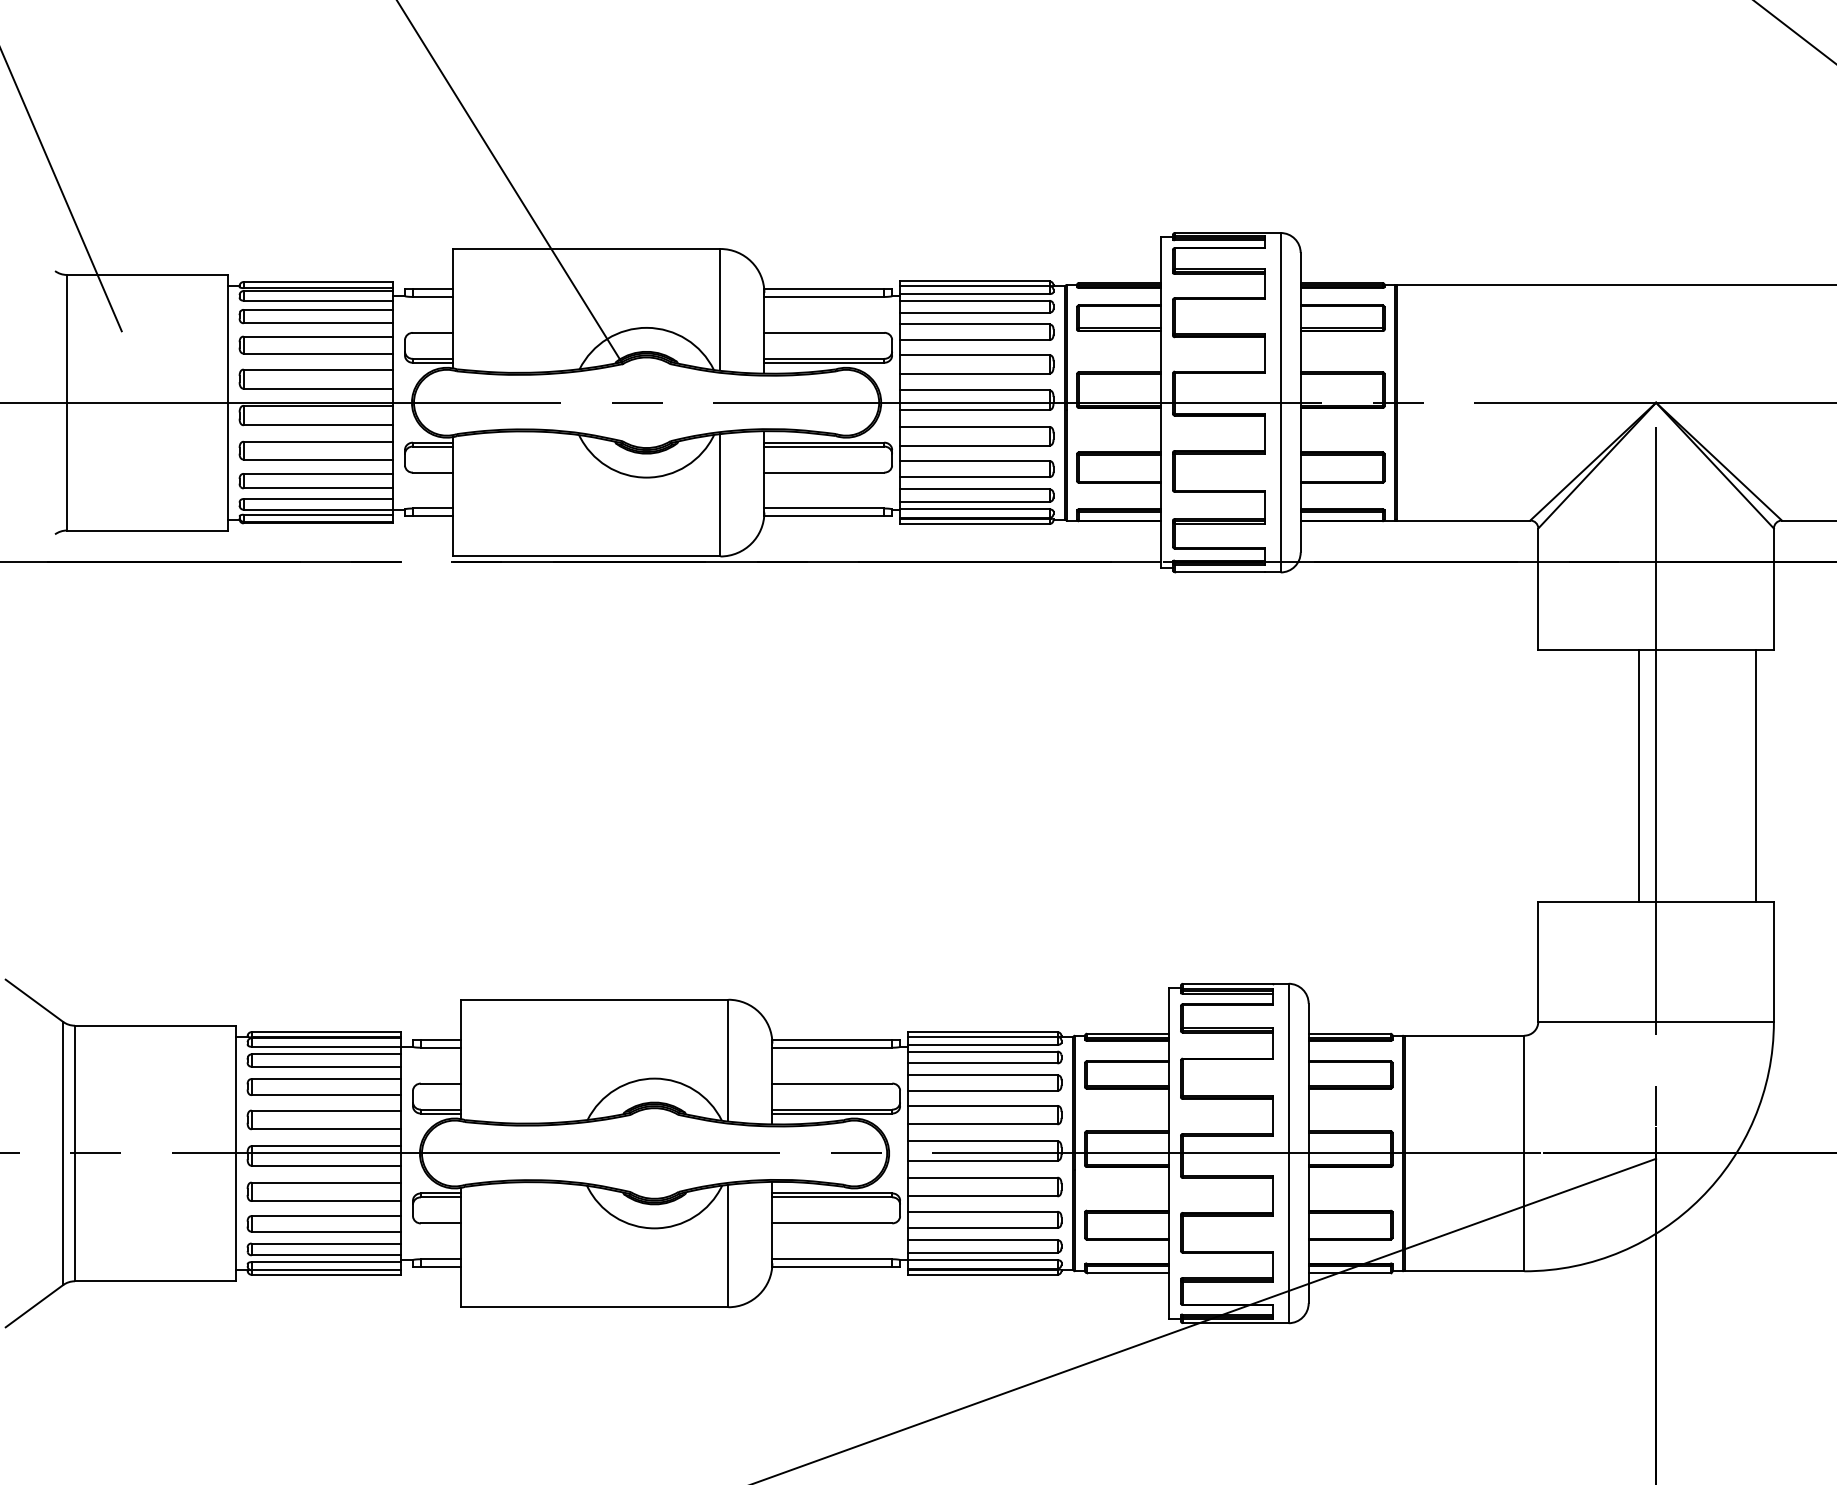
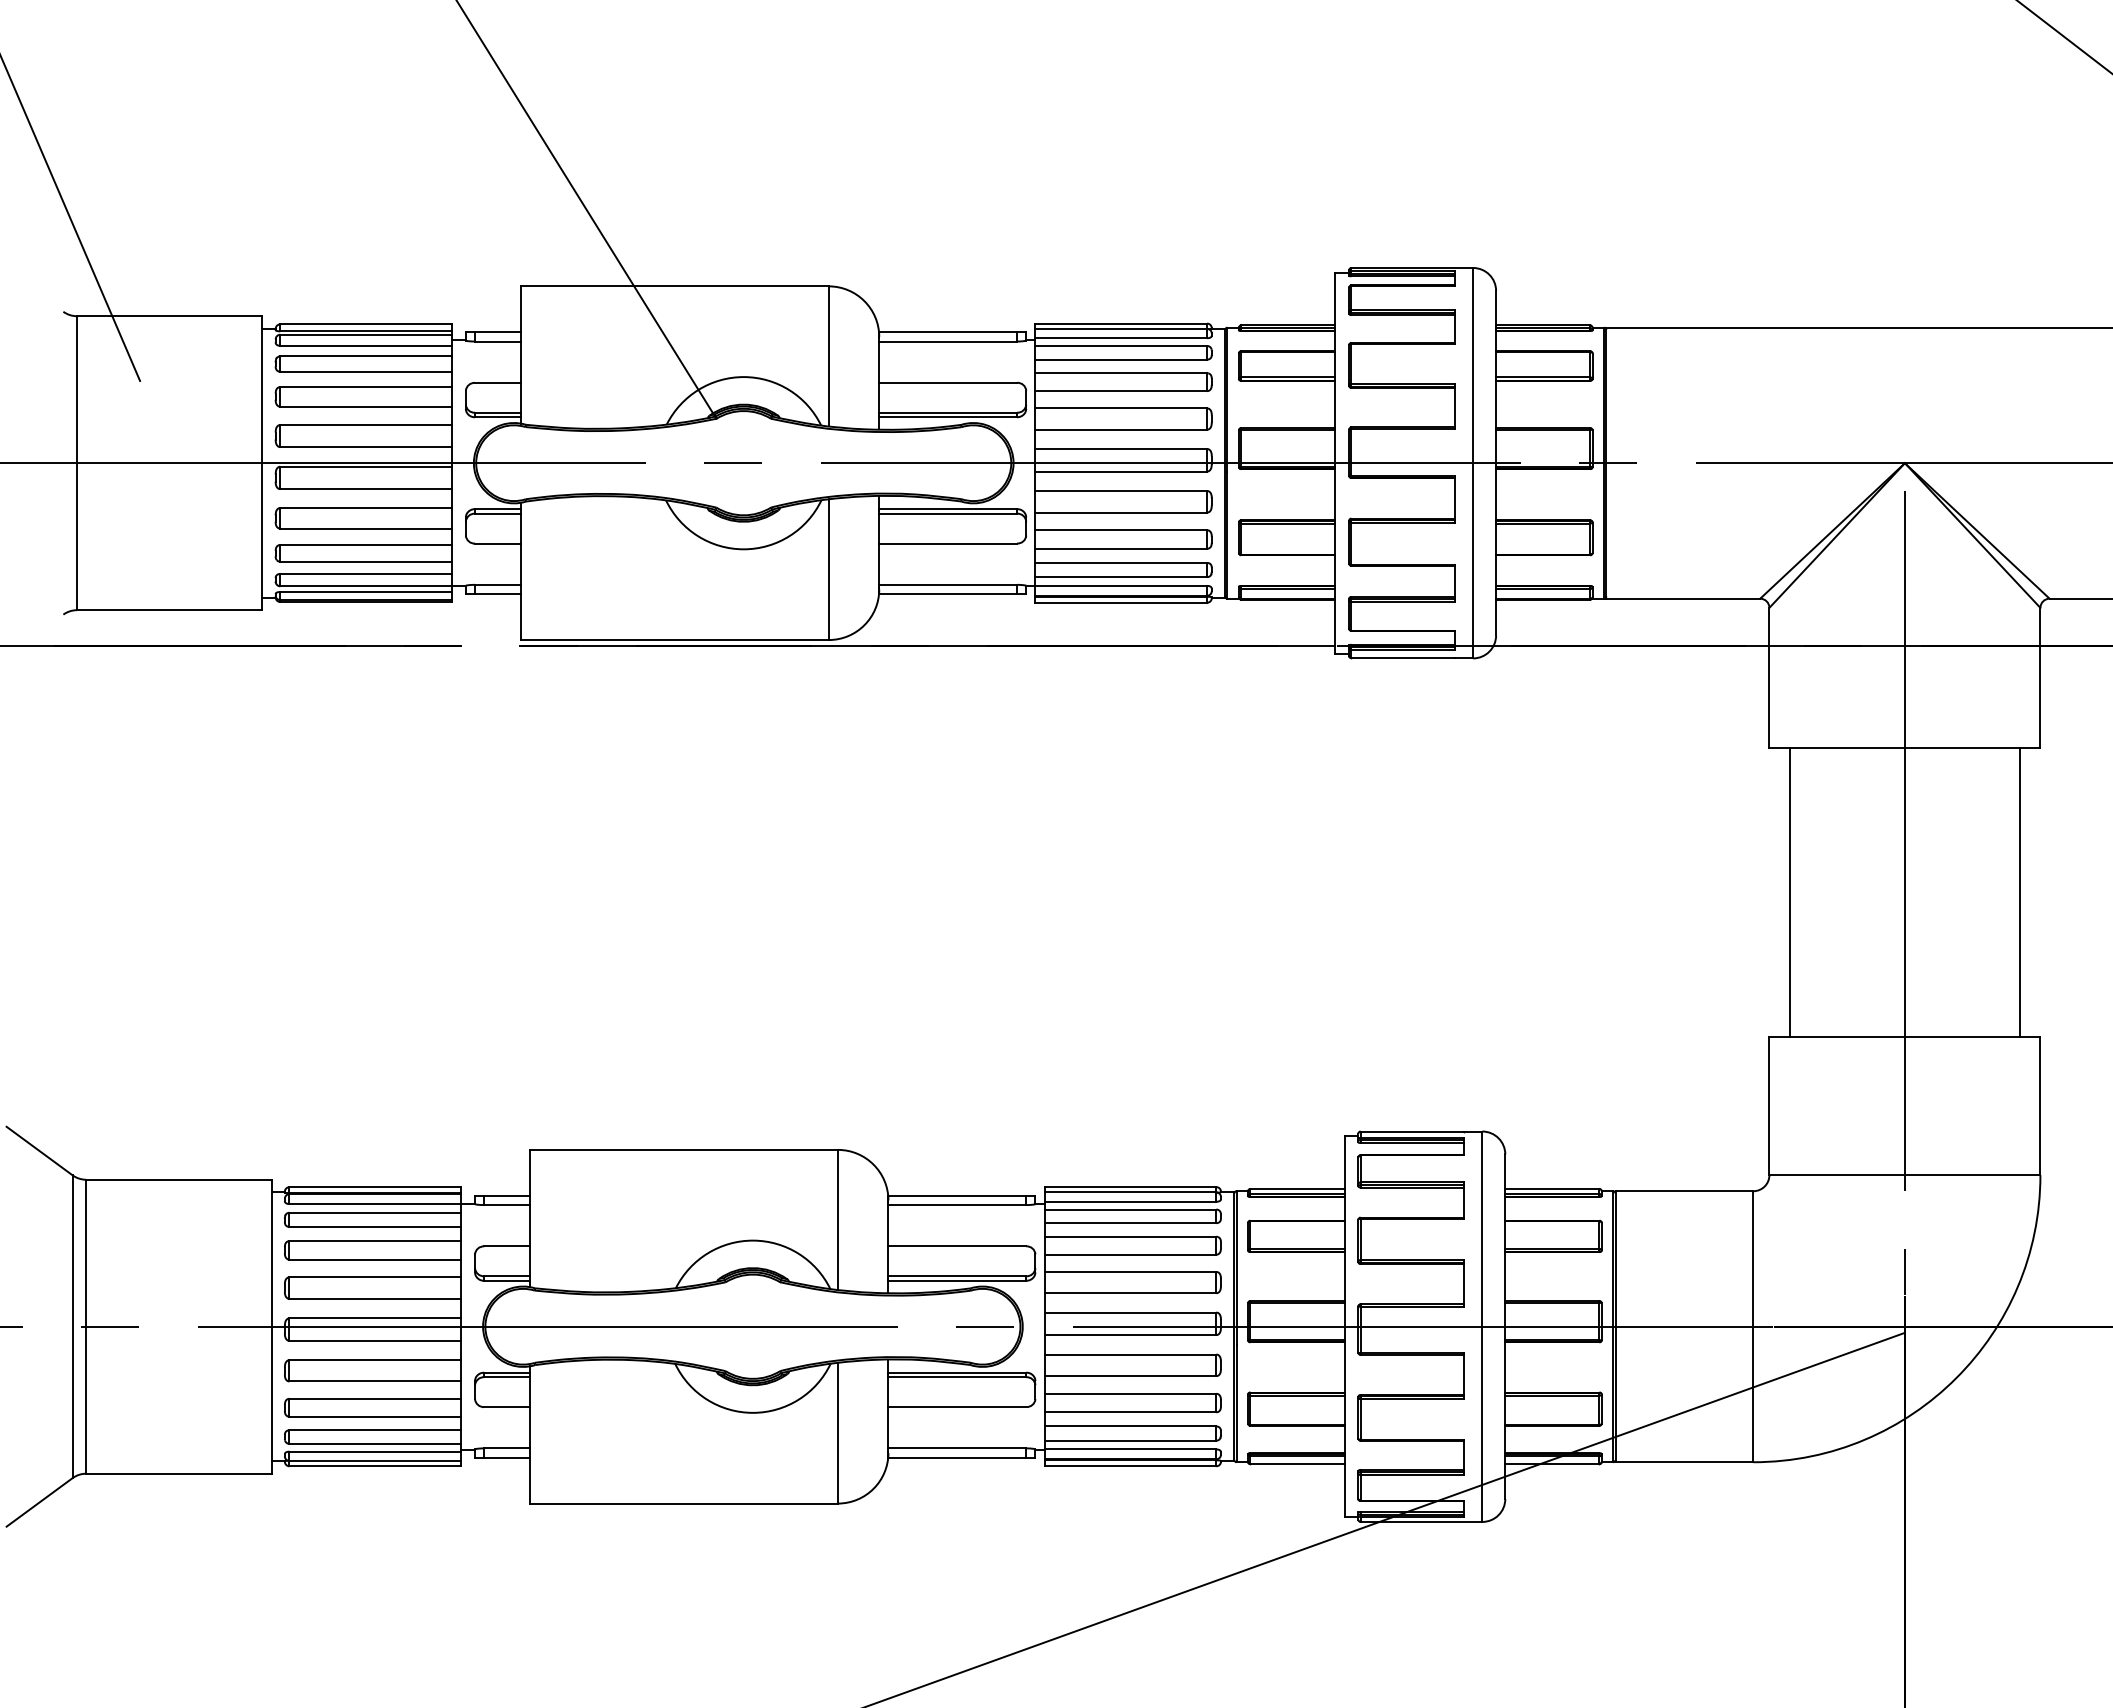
line: (1639, 775) -> (1790, 892), moved

